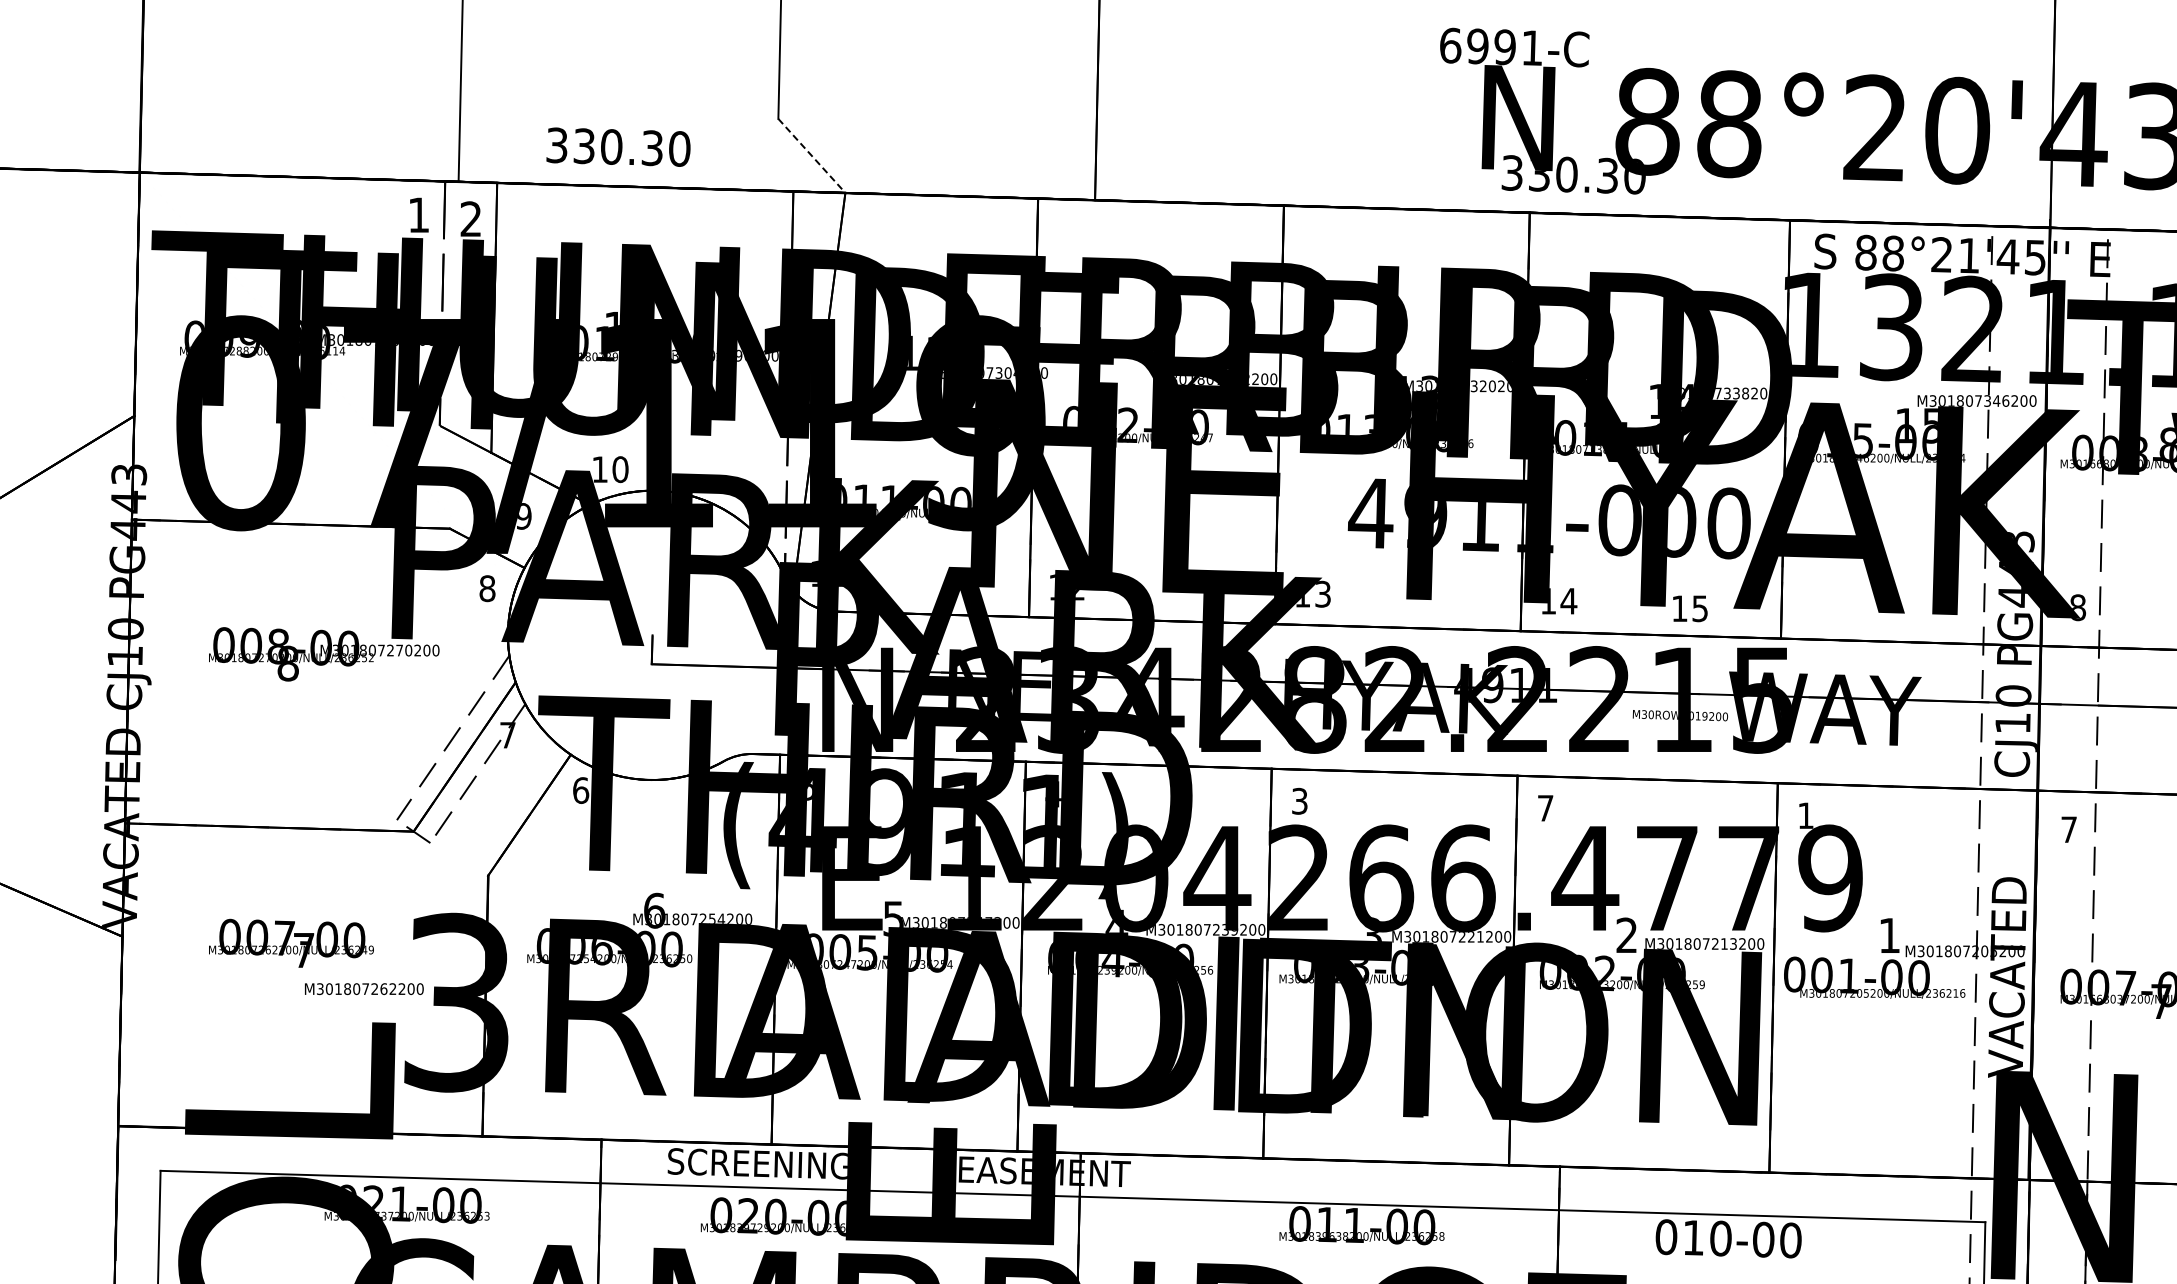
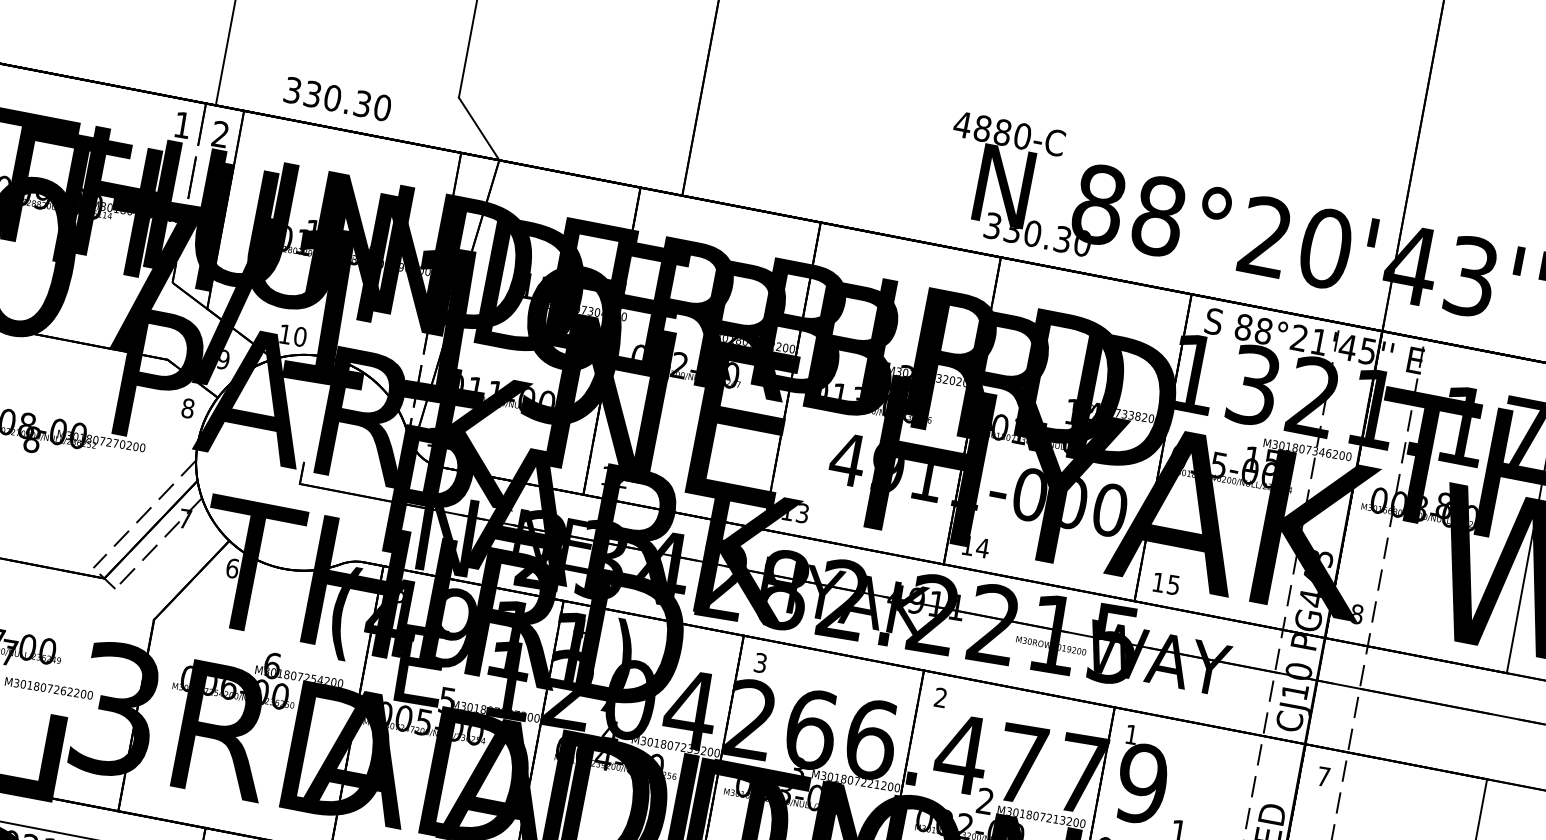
text: (1491, 46) -> (992, 130), 6991-C -> 4880-C
line: (811, 155) -> (478, 128), dashed -> solid
text: (1690, 608) -> (1166, 583), moved
text: (1545, 807) -> (940, 697), 7 -> 2

